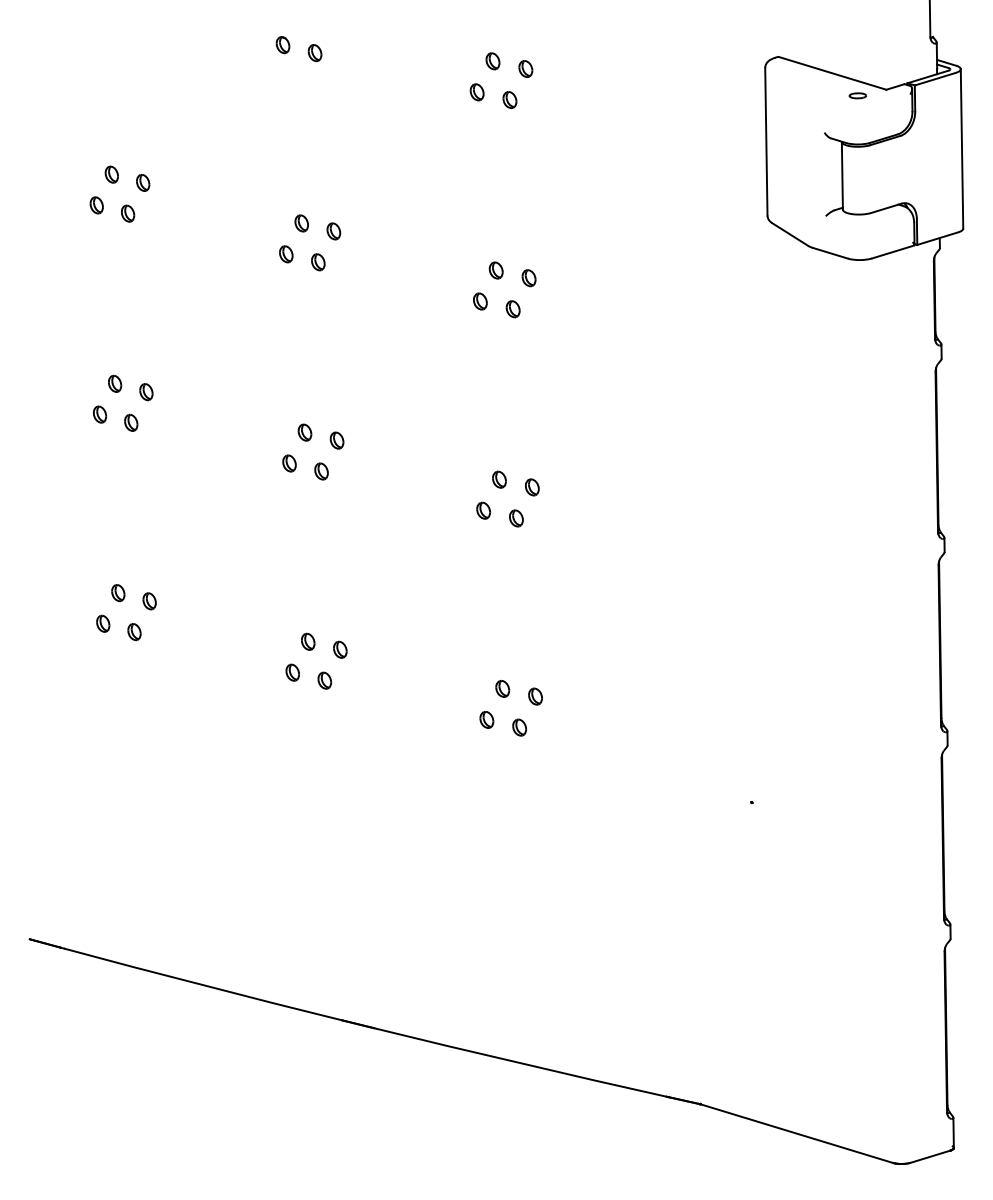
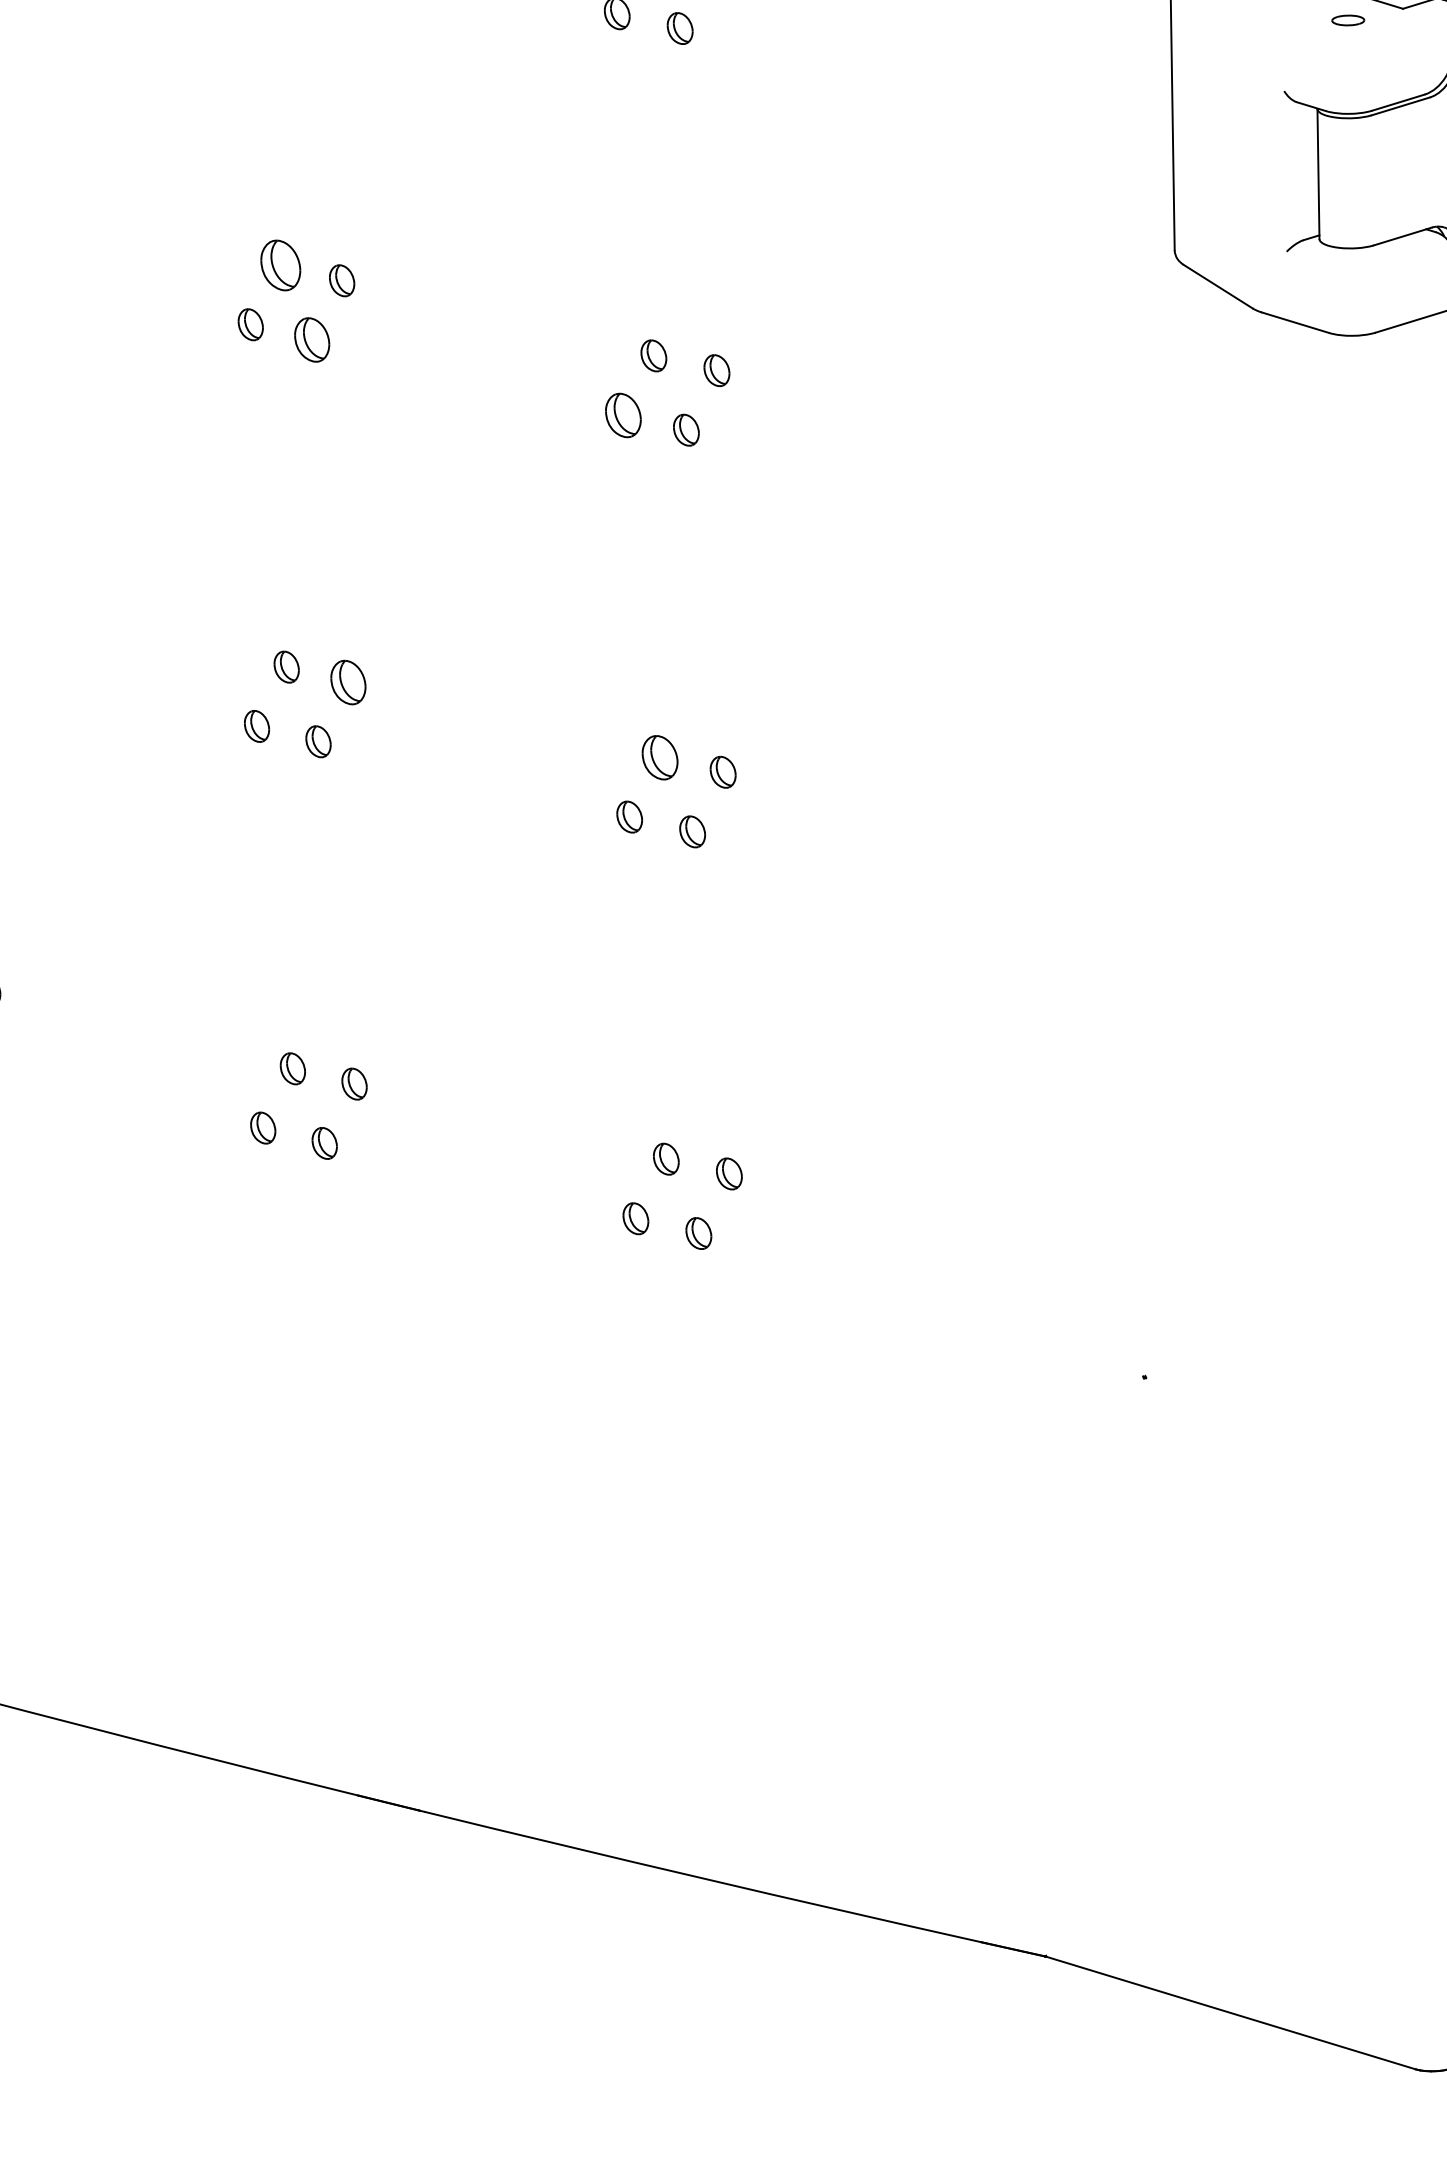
part: (301, 223) -> (279, 265), size x1.6
part: (318, 262) -> (312, 340), size x1.4
part: (480, 301) -> (623, 415), size x1.4
part: (336, 440) -> (347, 682), size x1.4
part: (499, 479) -> (660, 757), size x1.4

